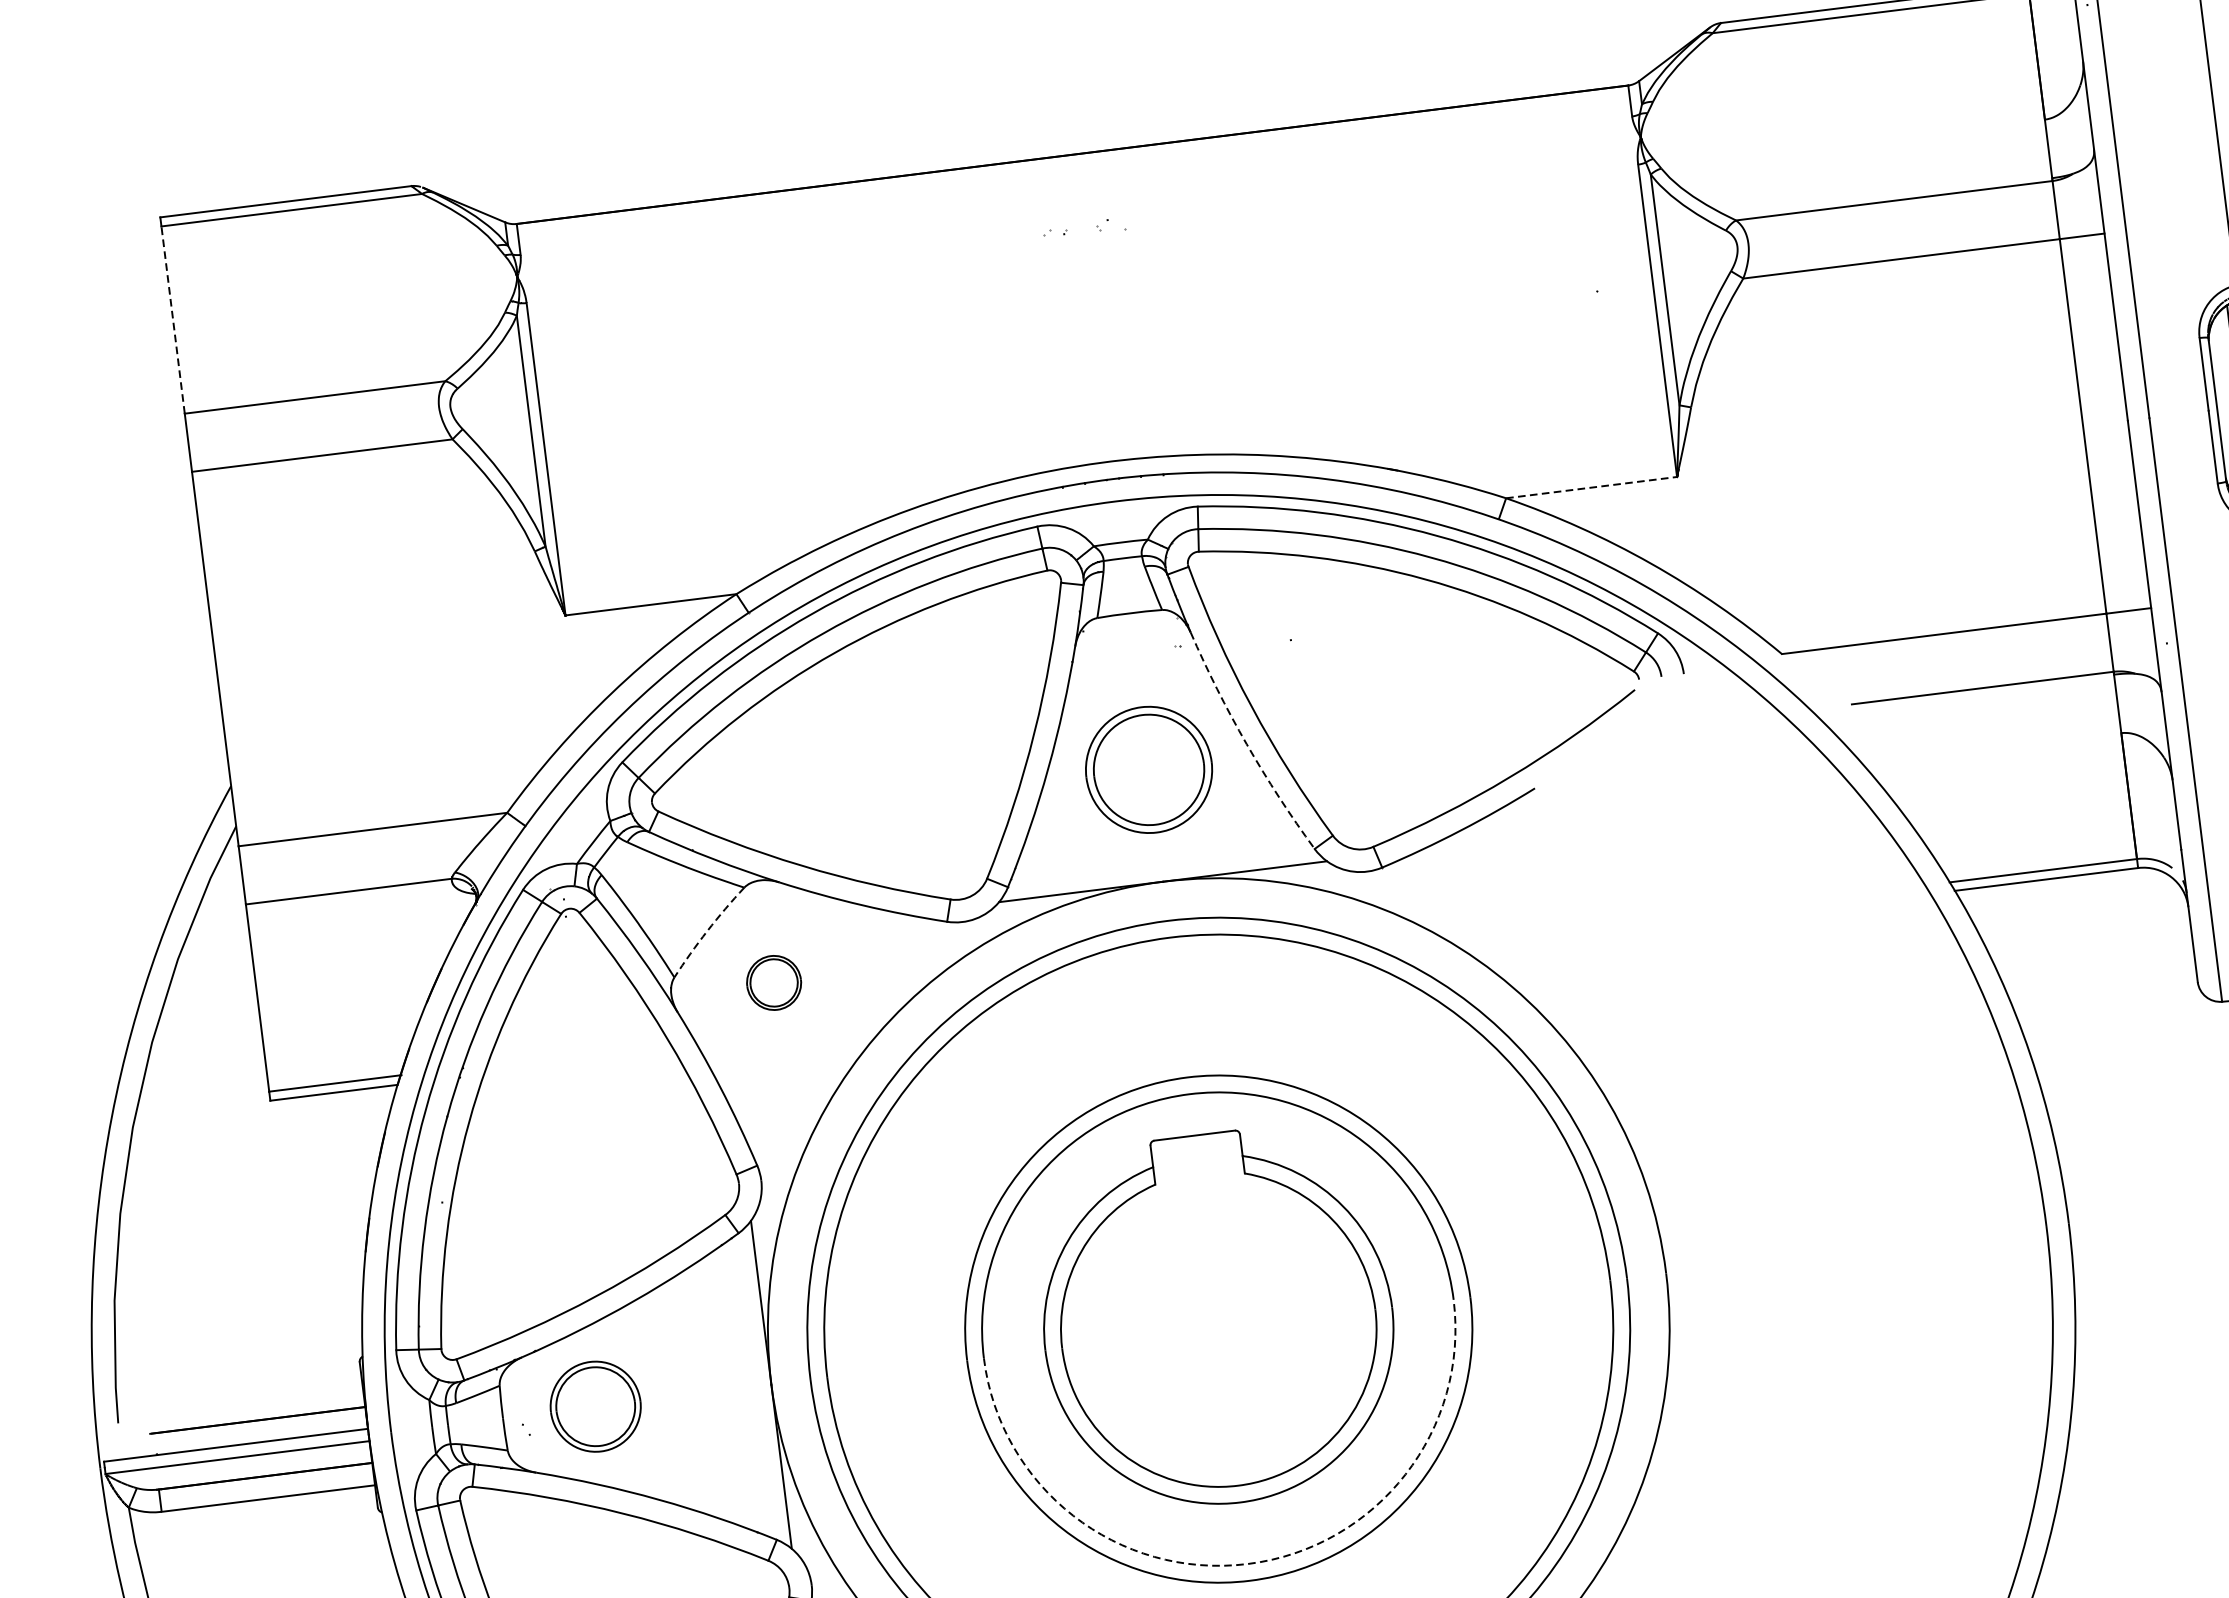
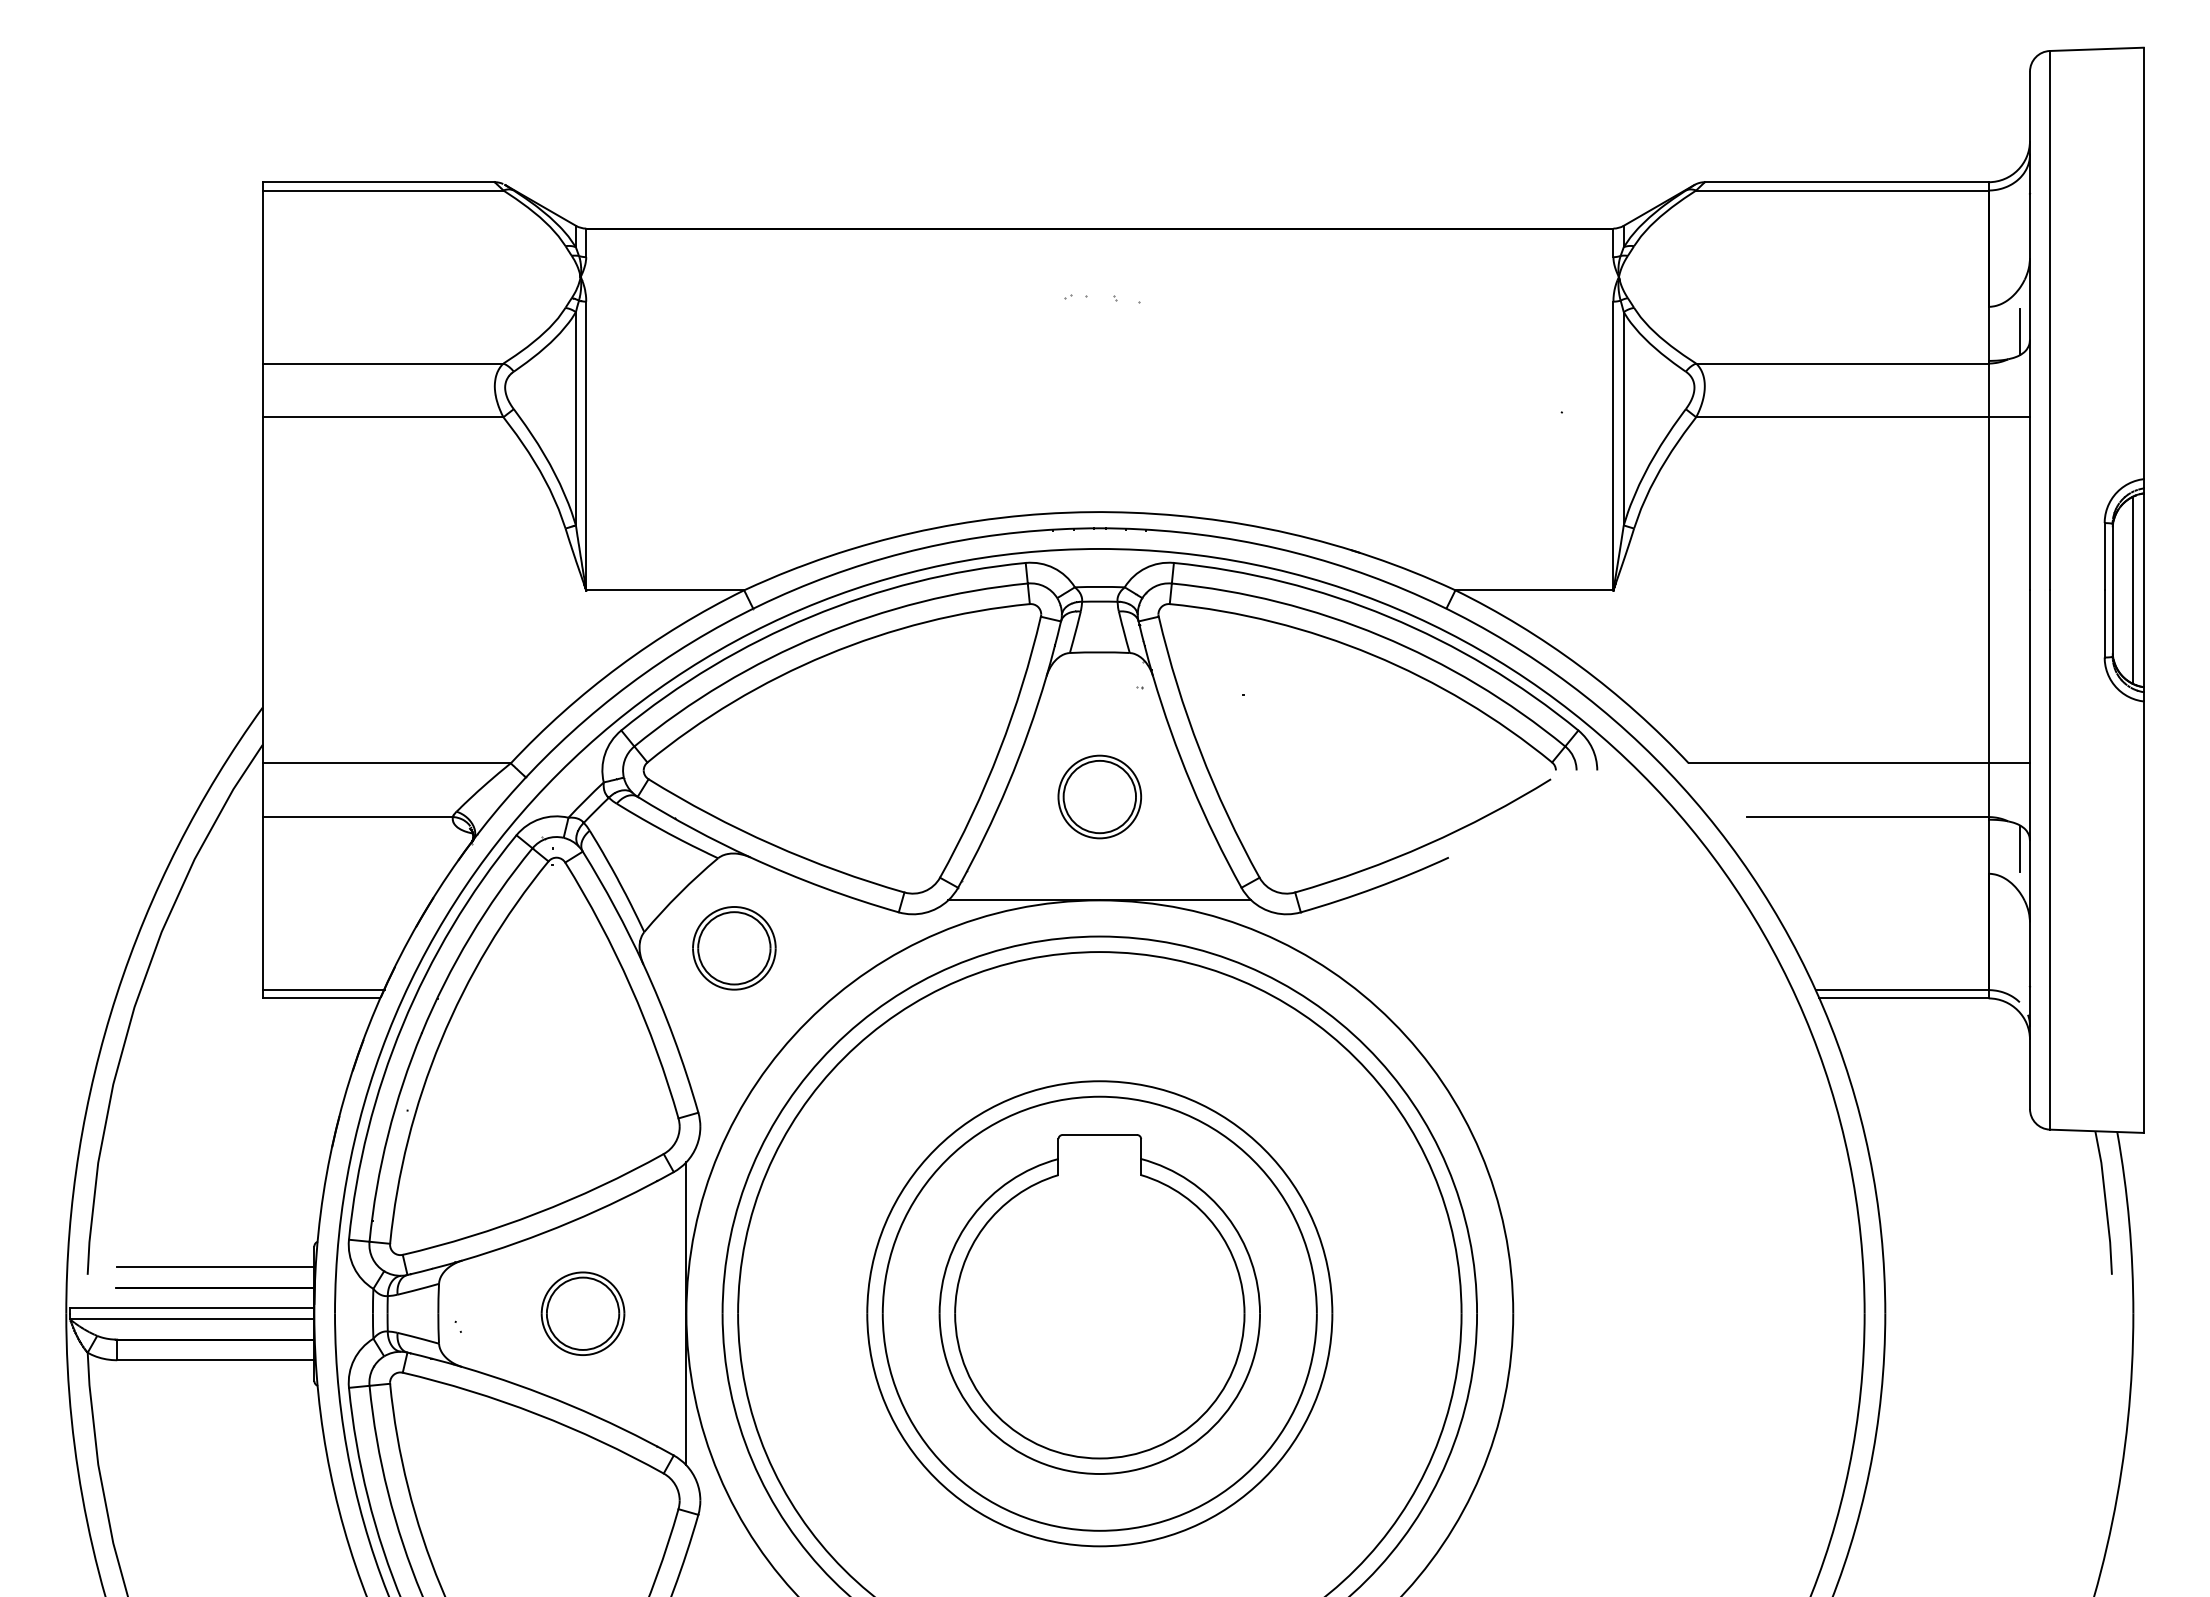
line: (2082, 142) -> (2020, 331), added
line: (173, 320) -> (262, 277), dashed -> solid
line: (1591, 487) -> (1534, 590), dashed -> solid
line: (2152, 701) -> (2020, 848), added
arc: (1246, 743) -> (1191, 784), dashed -> solid
part: (1148, 769) -> (1099, 796), size x0.71
arc: (707, 930) -> (679, 893), dashed -> solid
part: (774, 983) -> (734, 948), size x1.67
line: (255, 1398) -> (215, 1267), added
part: (595, 1406) -> (582, 1313), moved
arc: (1247, 1563) -> (1099, 1530), dashed -> solid

